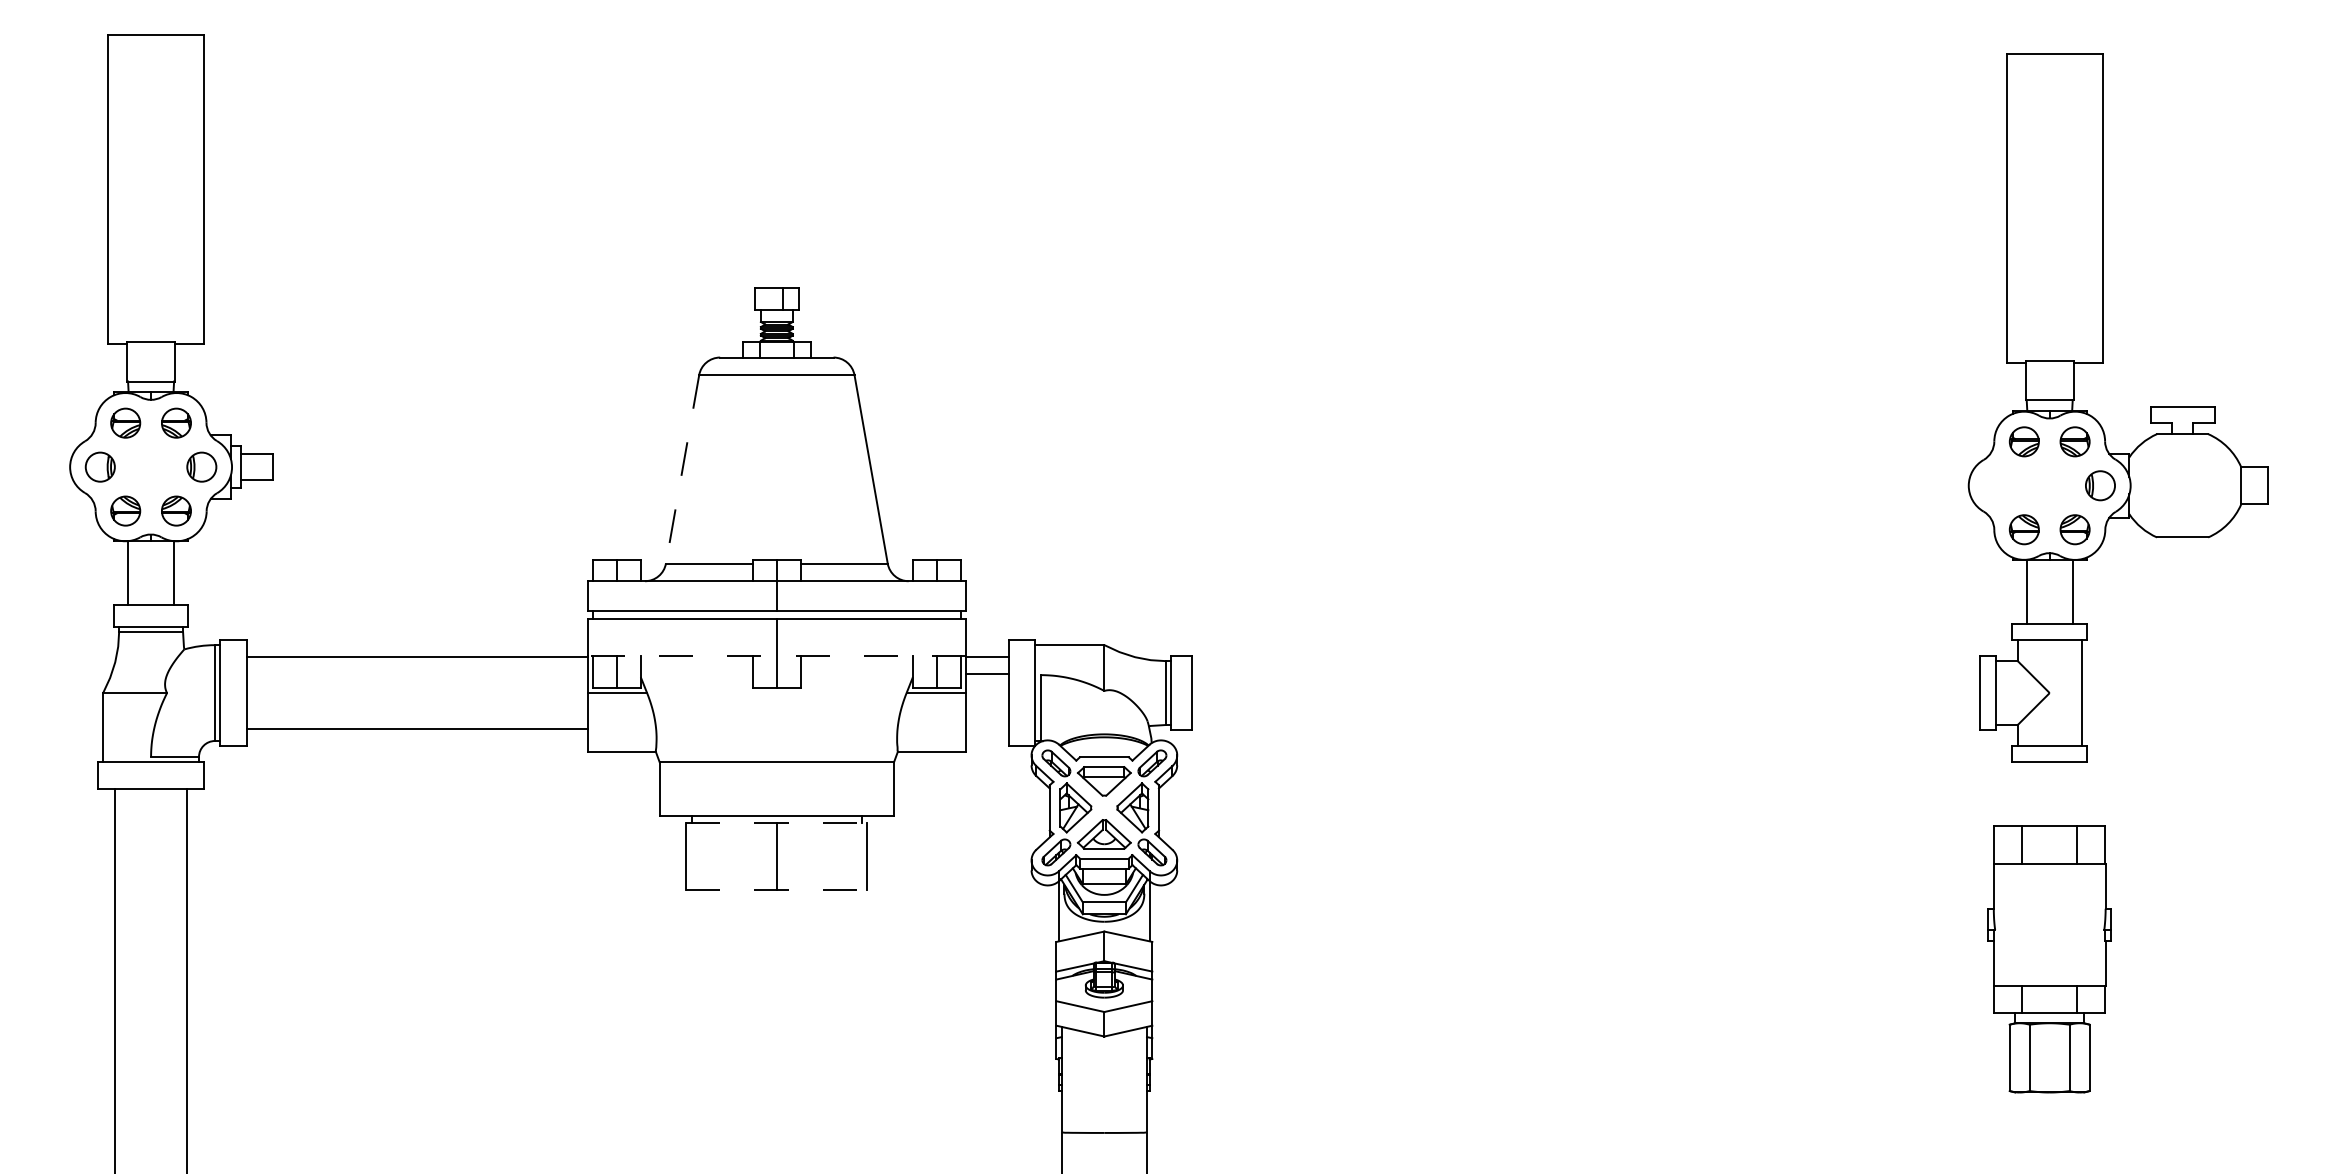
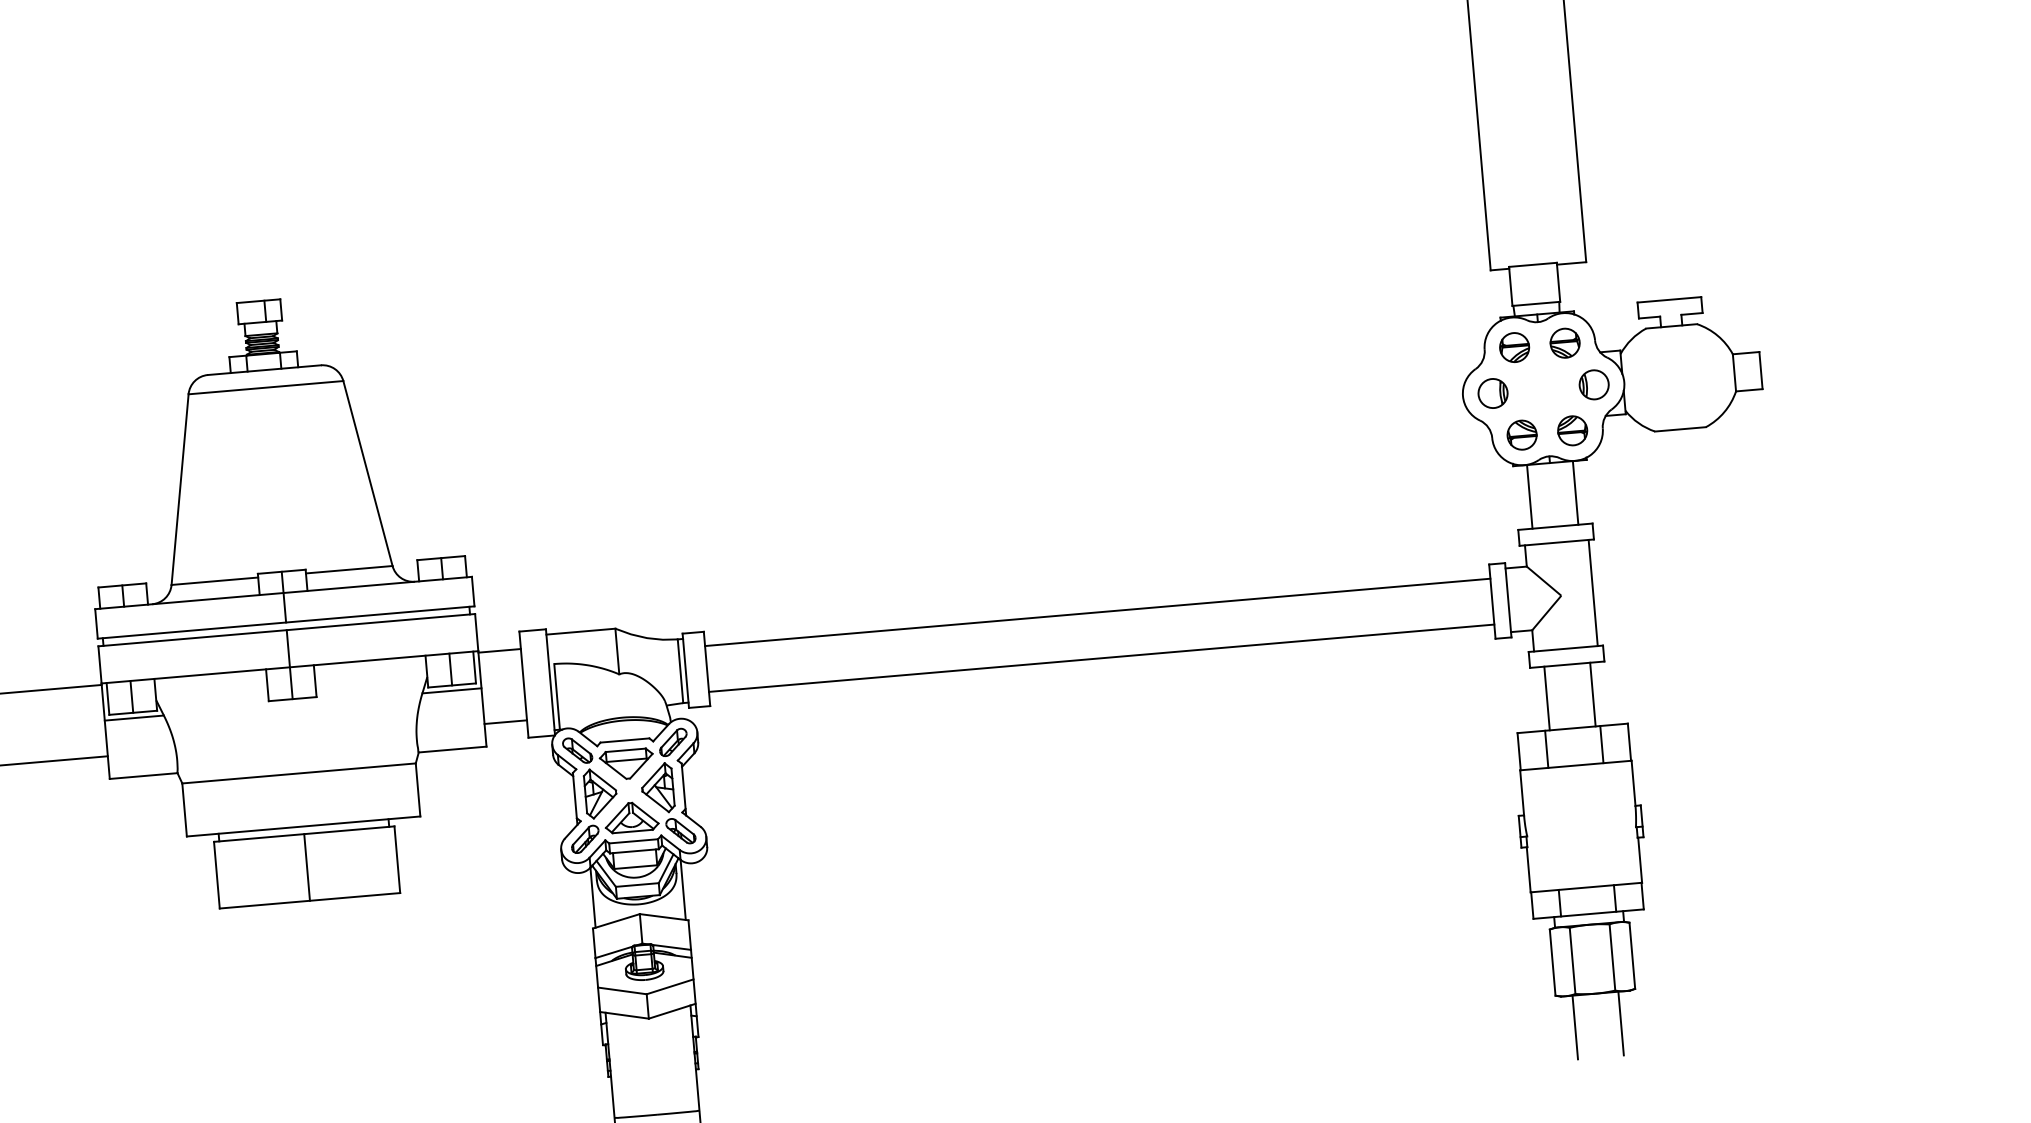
line: (682, 469) -> (180, 489), dashed -> solid
part: (1998, 485) -> (1492, 393), added
line: (776, 655) -> (289, 667), dashed -> solid
line: (1586, 670) -> (1097, 612), added
line: (986, 673) -> (505, 721), moved
line: (1586, 716) -> (1101, 658), added
line: (2026, 794) -> (1546, 698), added
line: (2072, 794) -> (1592, 694), added
line: (776, 823) -> (303, 834), dashed -> solid
line: (776, 890) -> (309, 901), dashed -> solid
line: (2026, 1124) -> (1575, 1027), added
line: (2072, 1124) -> (1620, 1023), added

